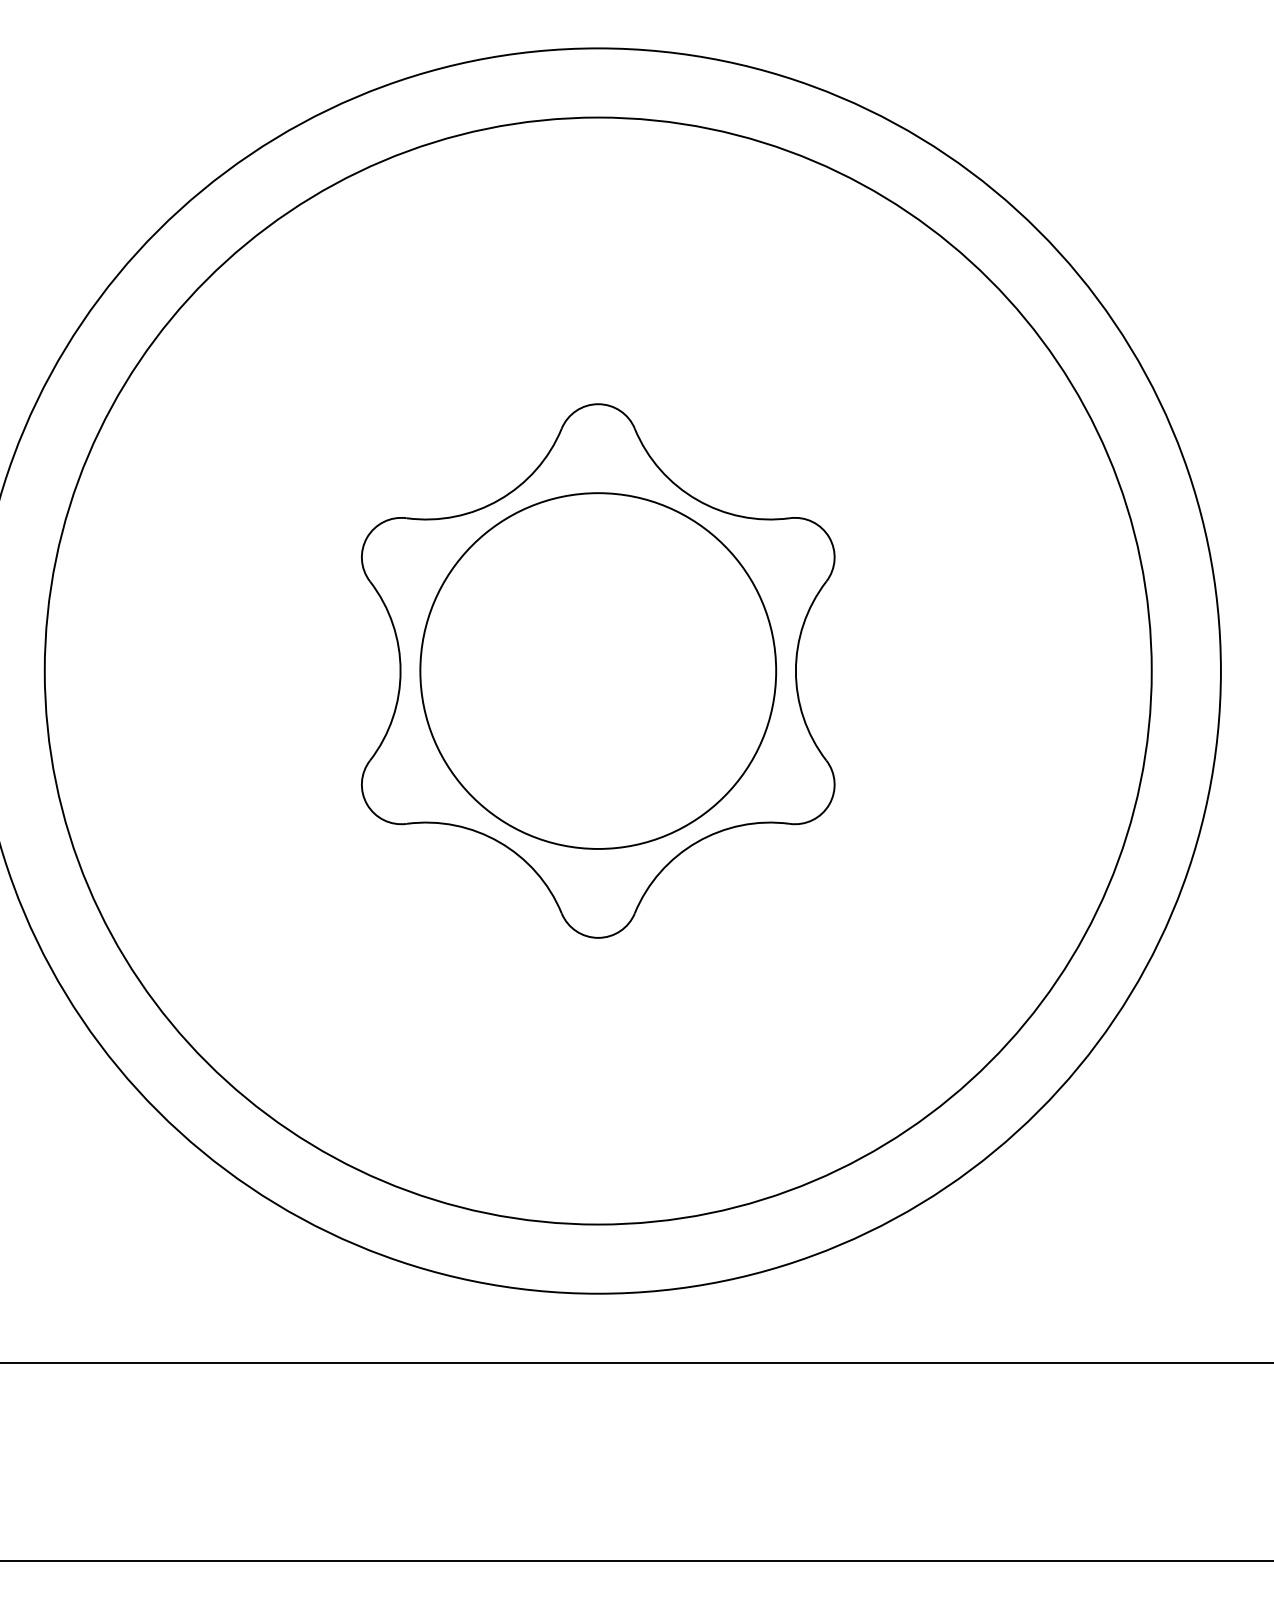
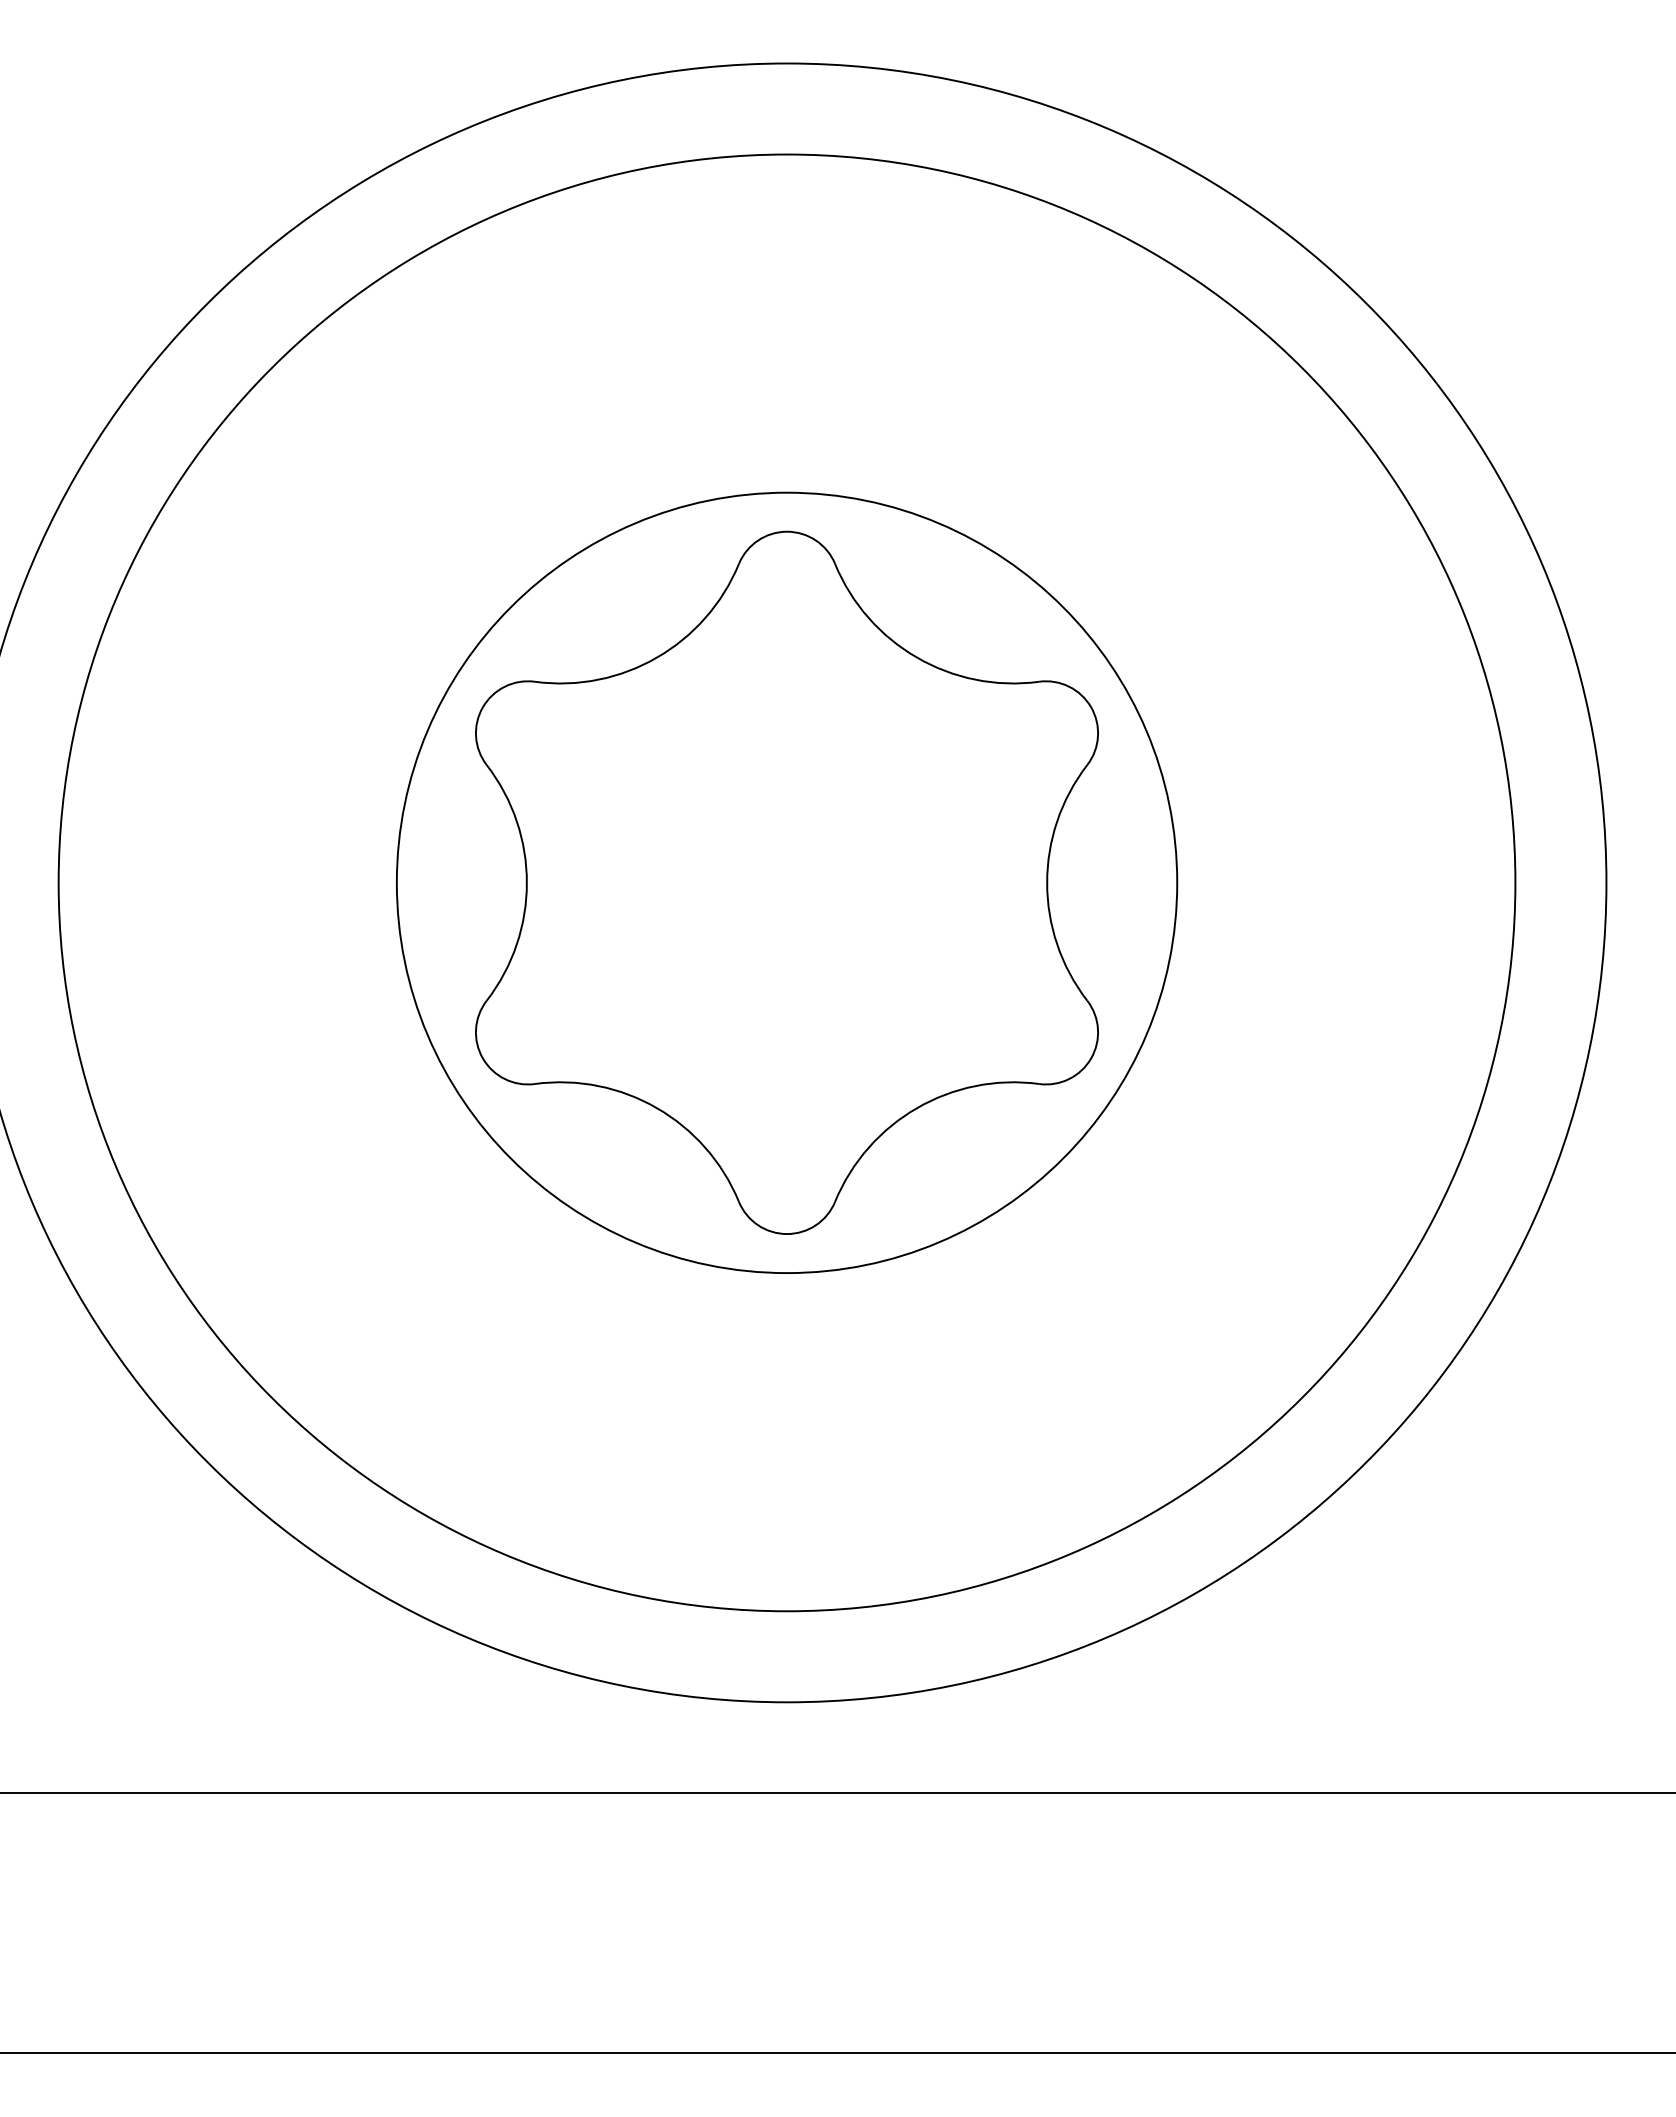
circle: (597, 670) -> (786, 882), size x1.67

